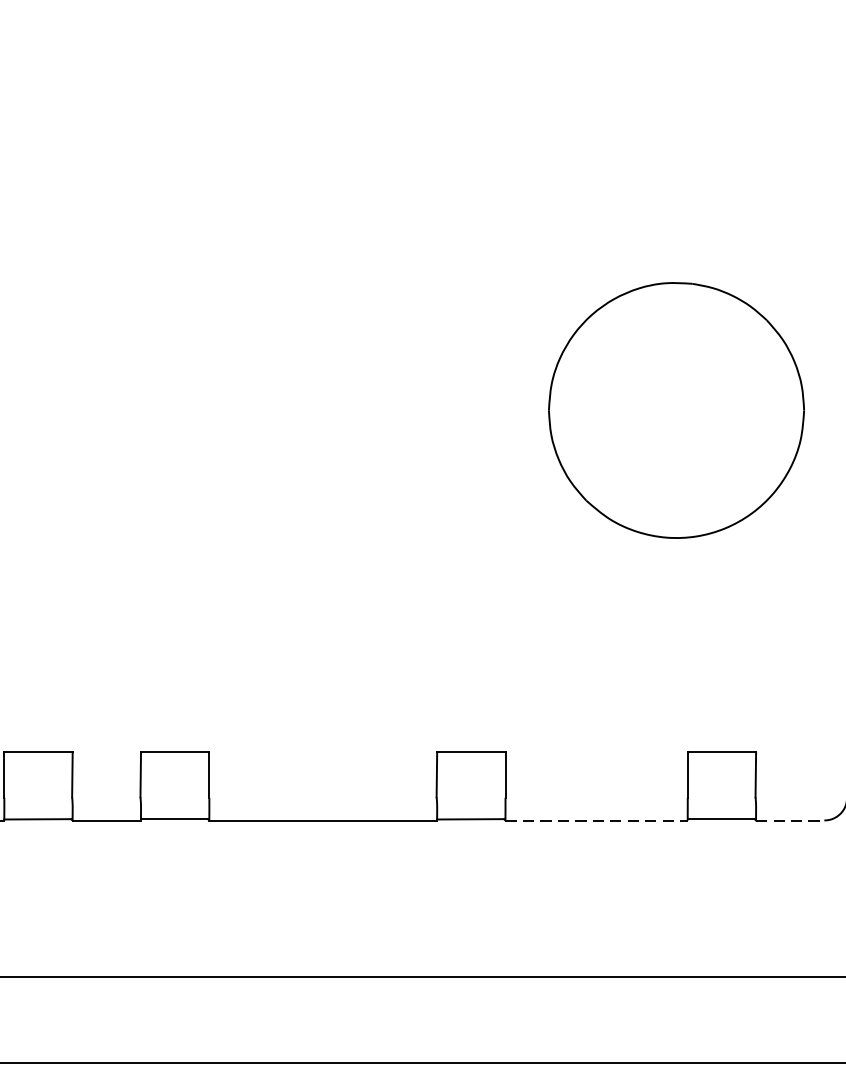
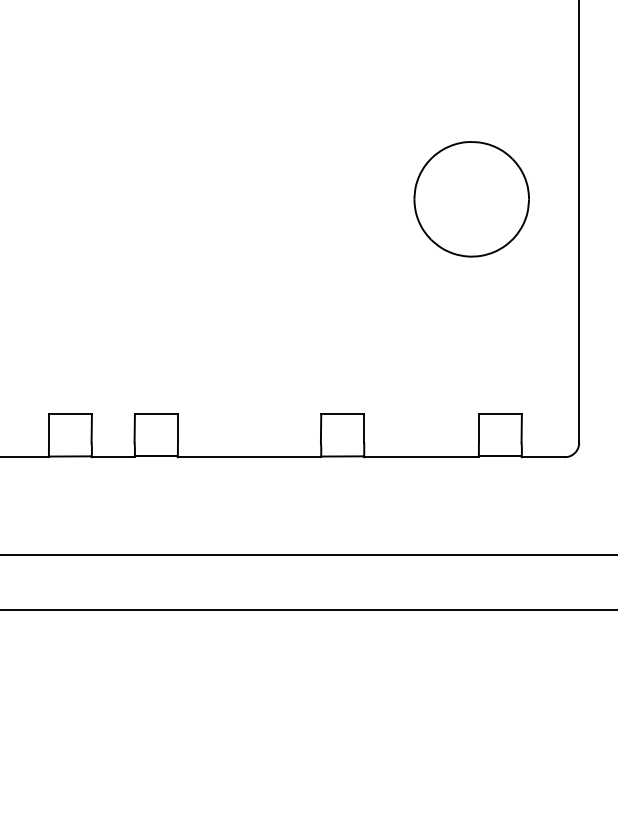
part: (676, 410) -> (471, 199), size x0.71
line: (598, 820) -> (422, 457), dashed -> solid
line: (790, 820) -> (543, 457), dashed -> solid

